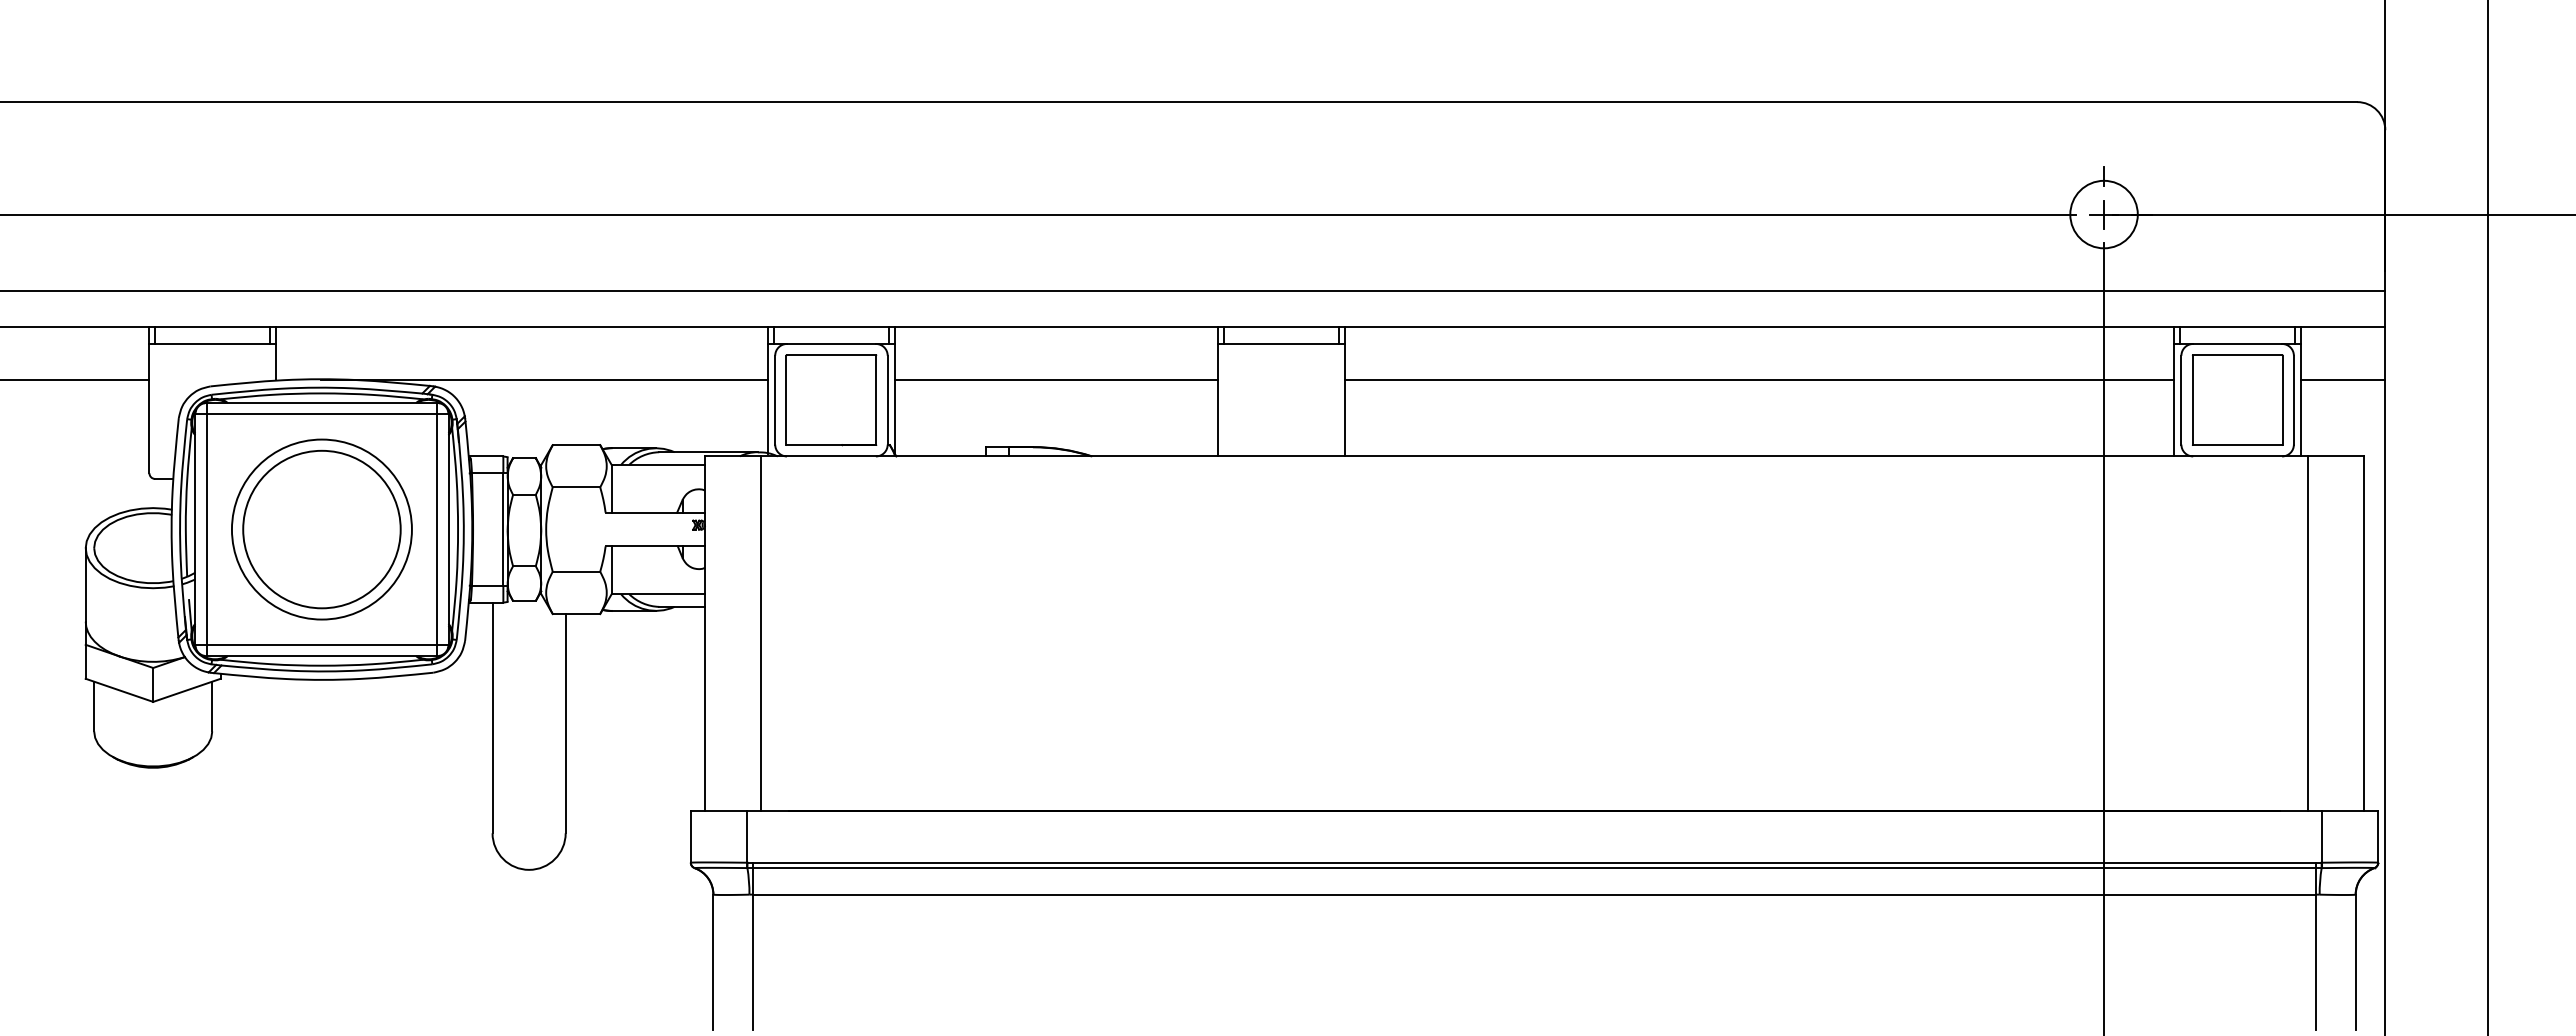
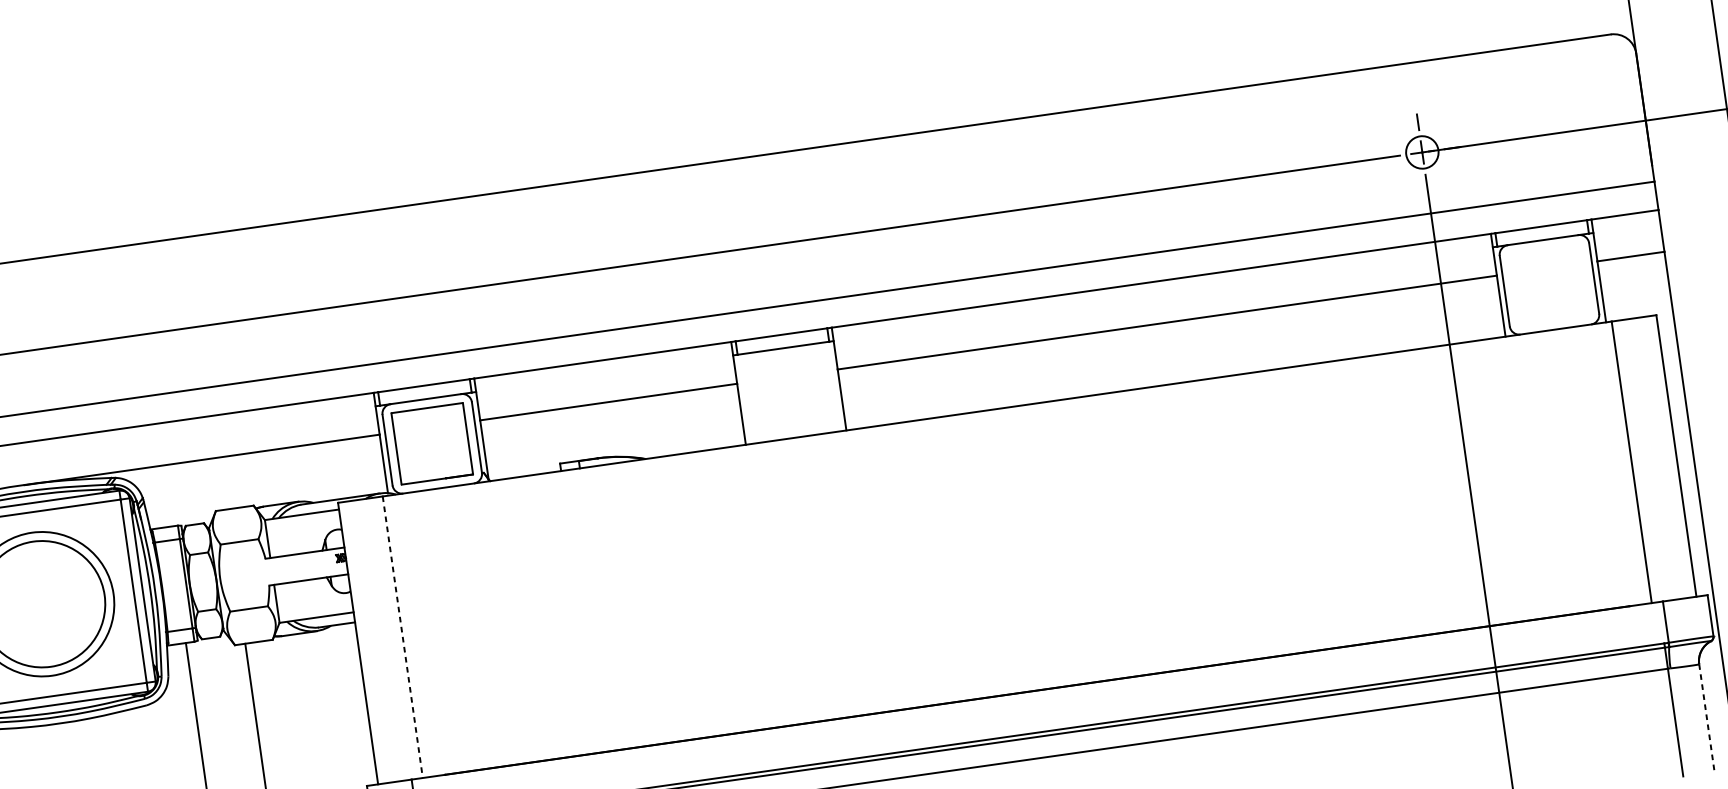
circle: (2103, 214) -> (1421, 152), size x0.6
part: (2237, 399) -> (1549, 284), removed
line: (761, 634) -> (403, 637), solid -> dashed
line: (2355, 962) -> (1706, 718), solid -> dashed

